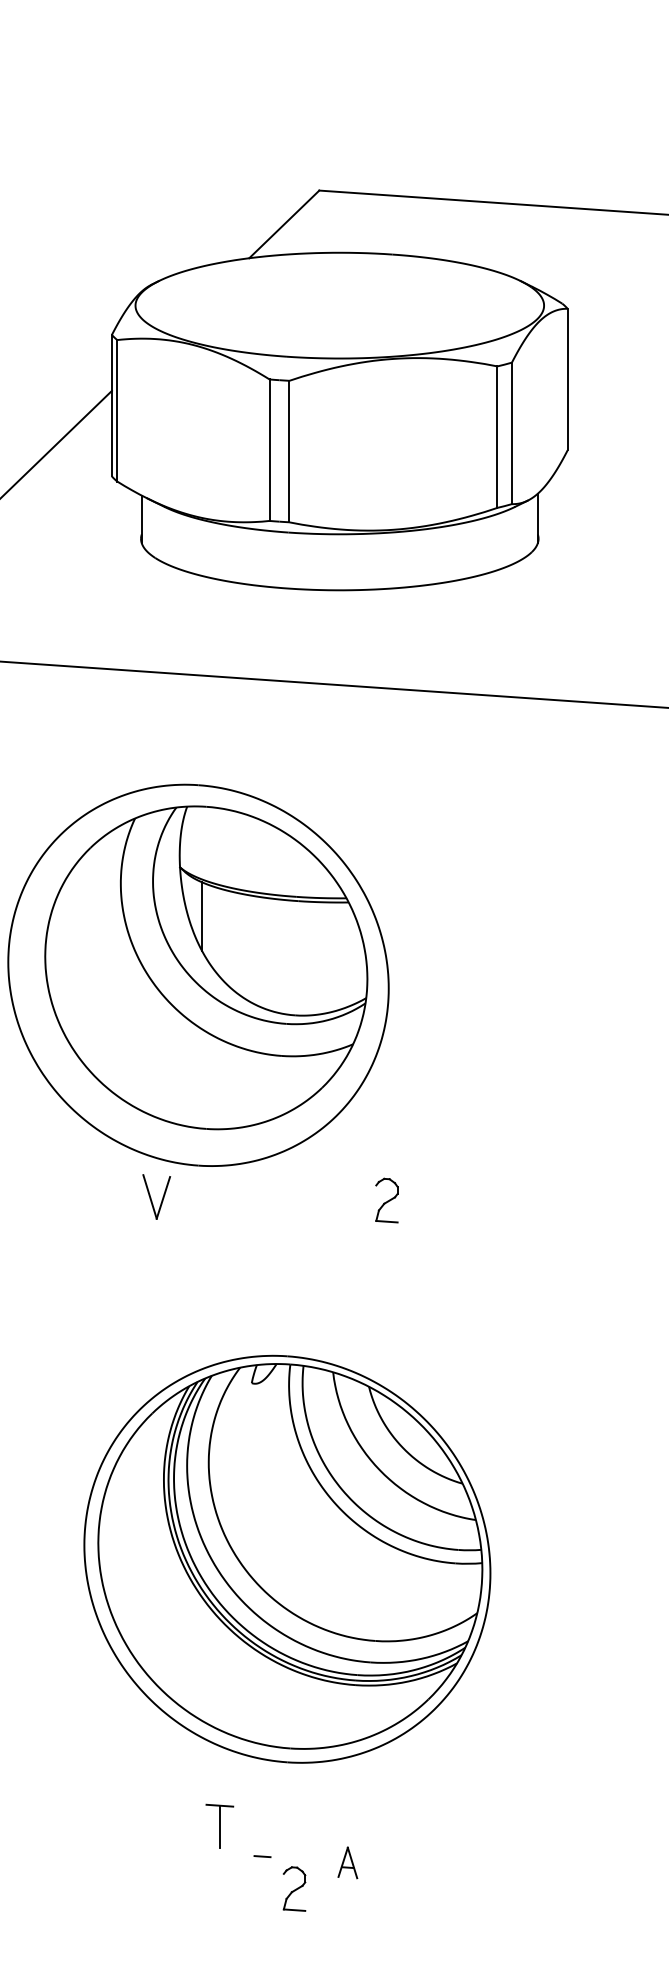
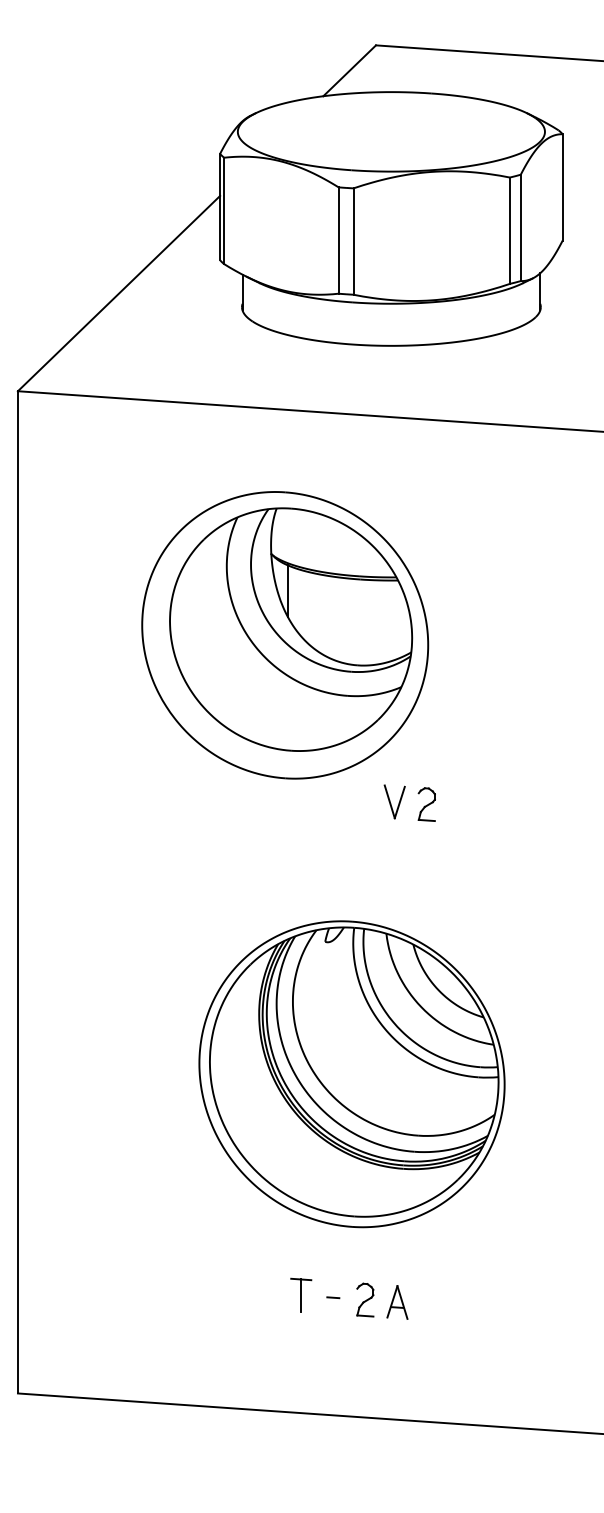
part: (156, 1196) -> (394, 801), moved
part: (220, 1825) -> (301, 1294), moved
part: (347, 1862) -> (397, 1302), size x1.43
part: (294, 1888) -> (365, 1299), moved

